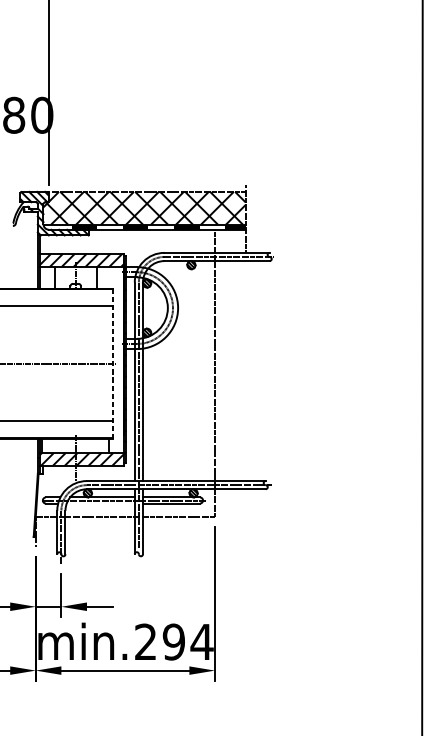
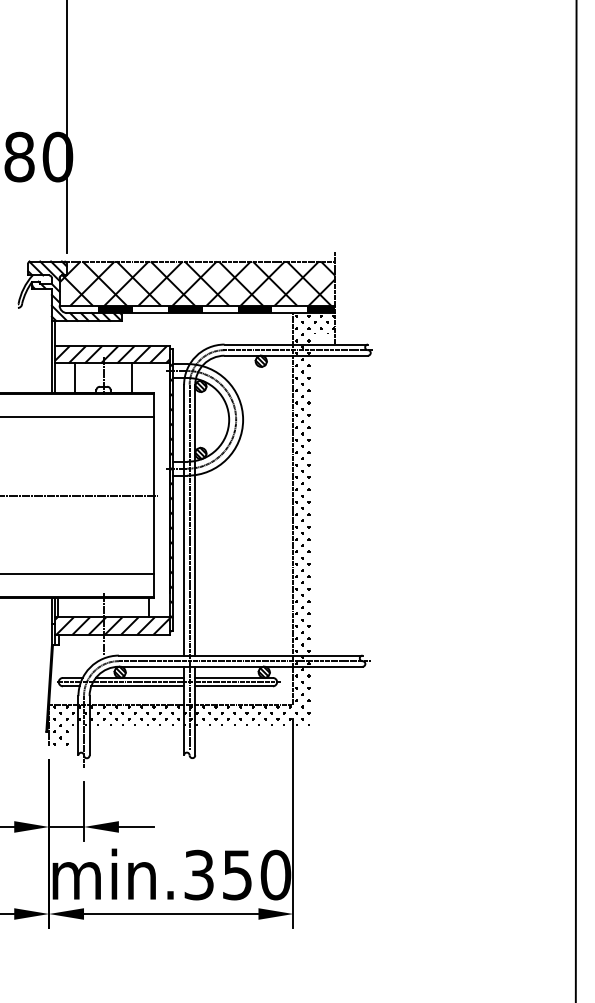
line: (112, 364) -> (153, 496), dashed -> solid
hatch: (140, 388) -> (192, 529), added
line: (100, 503) -> (137, 686), added
text: (173, 641) -> (237, 874), min.294 -> min.350

